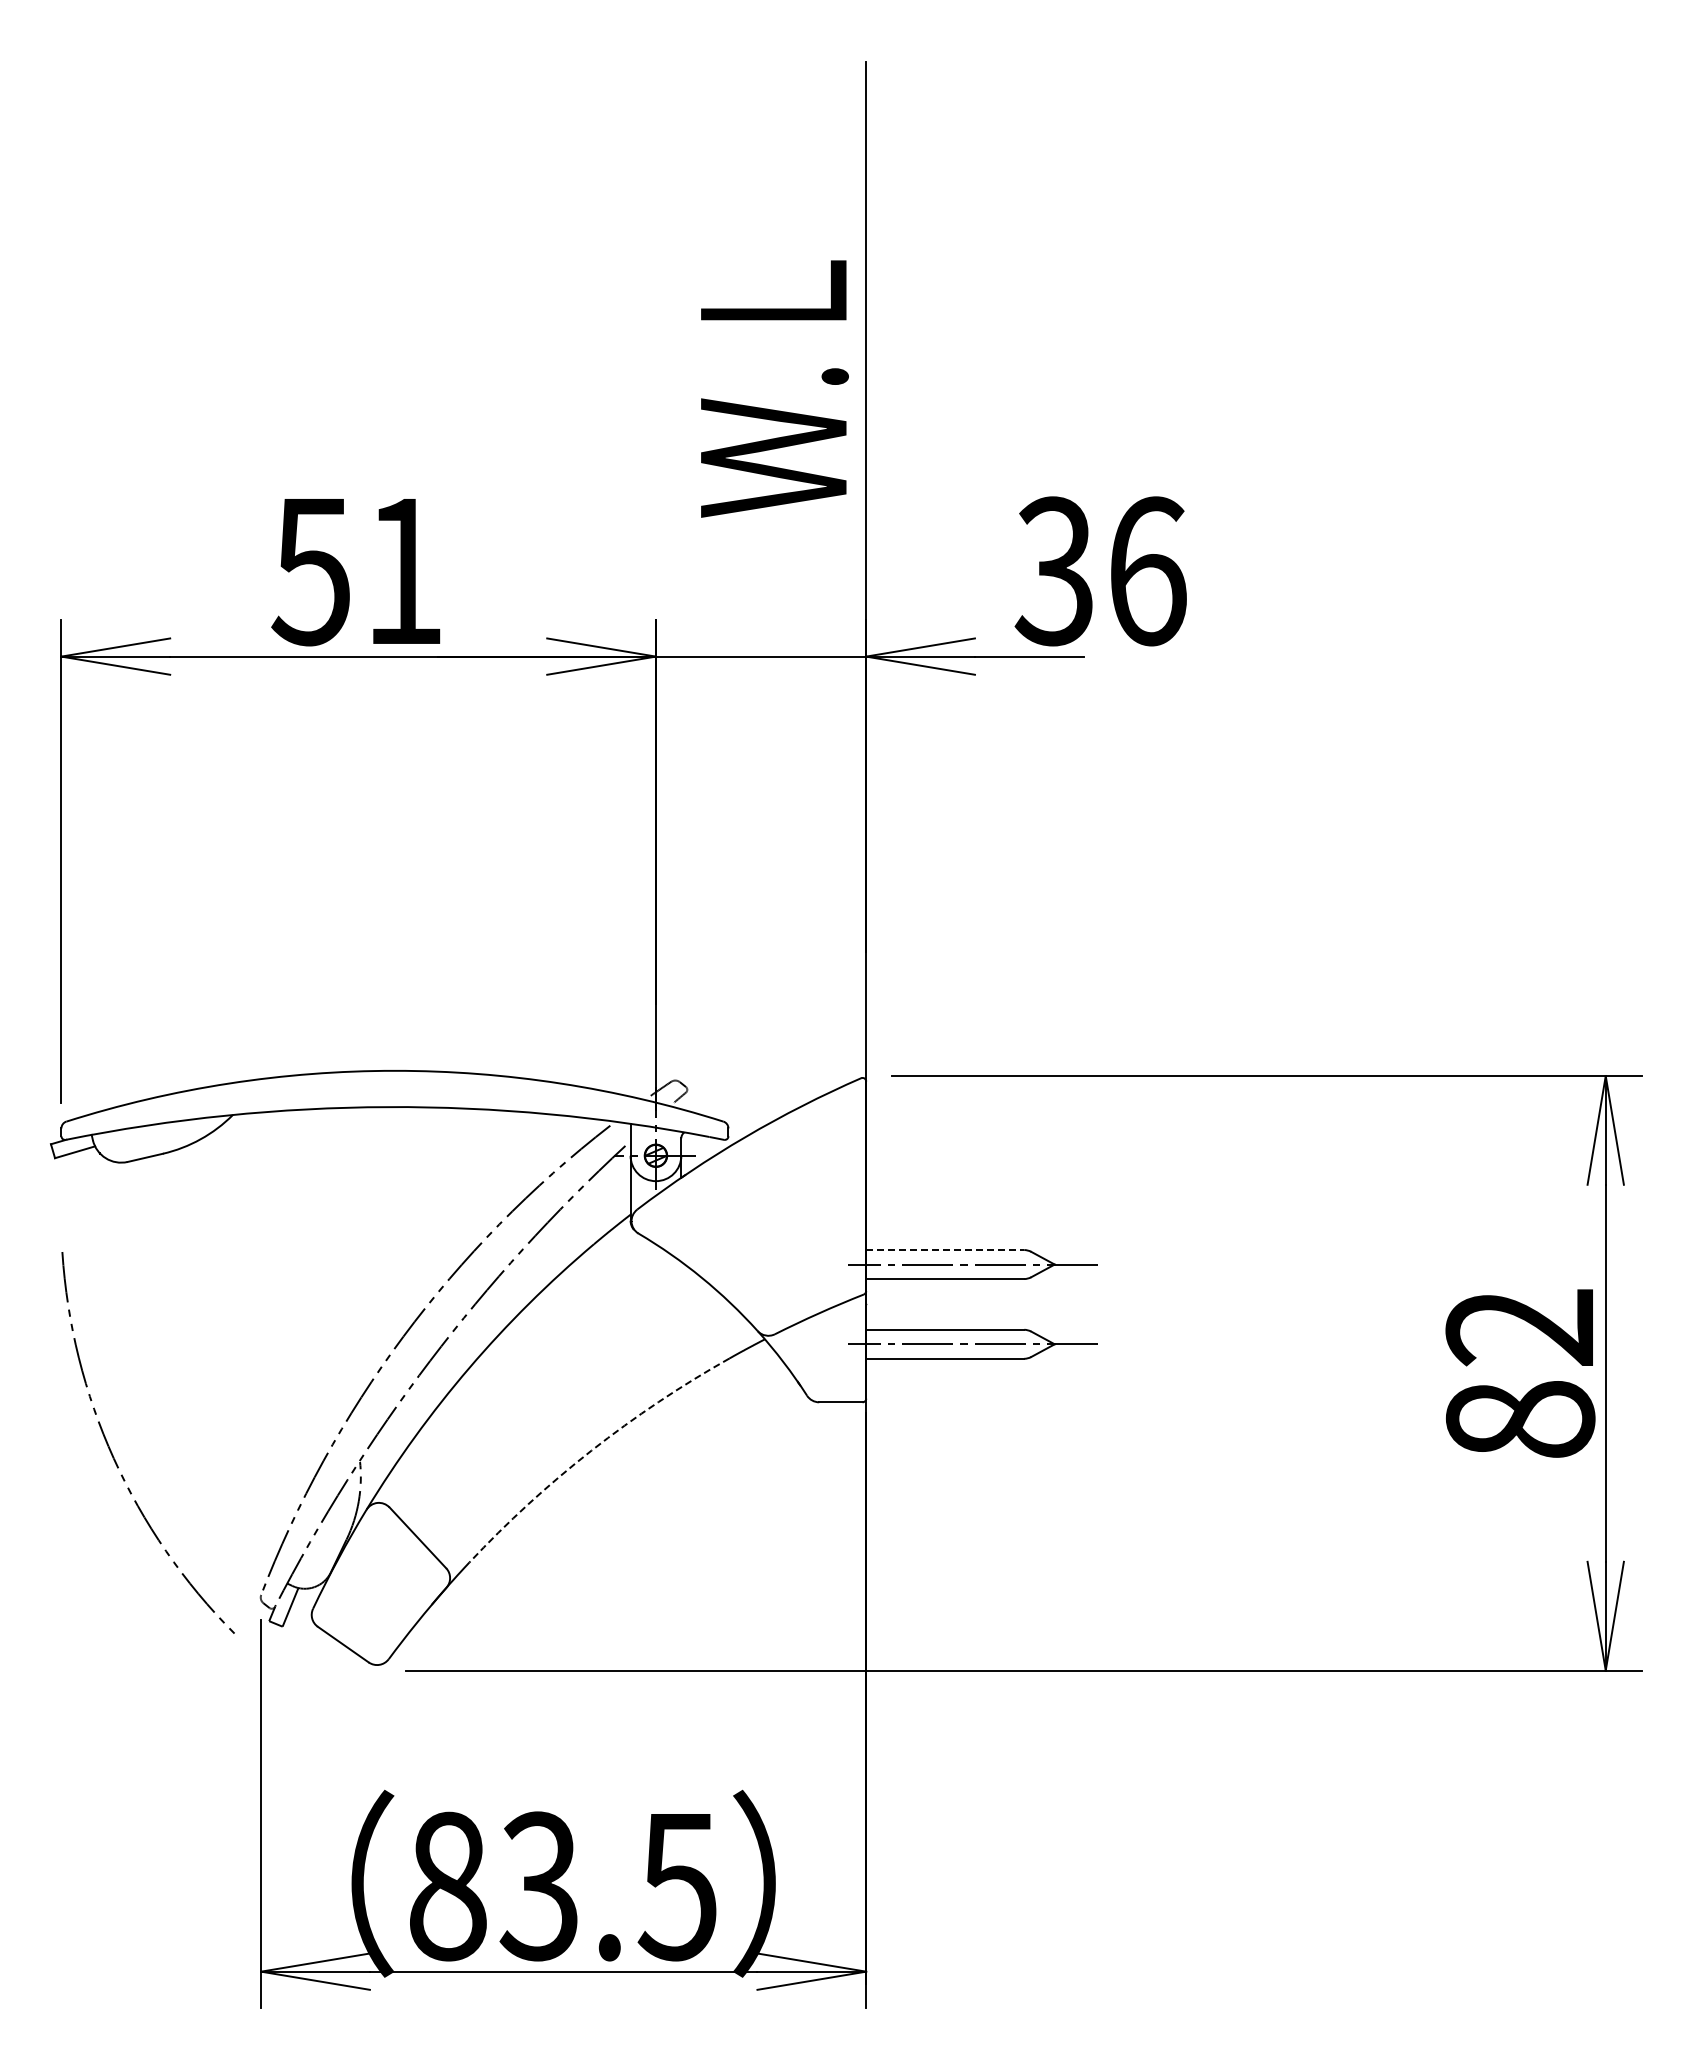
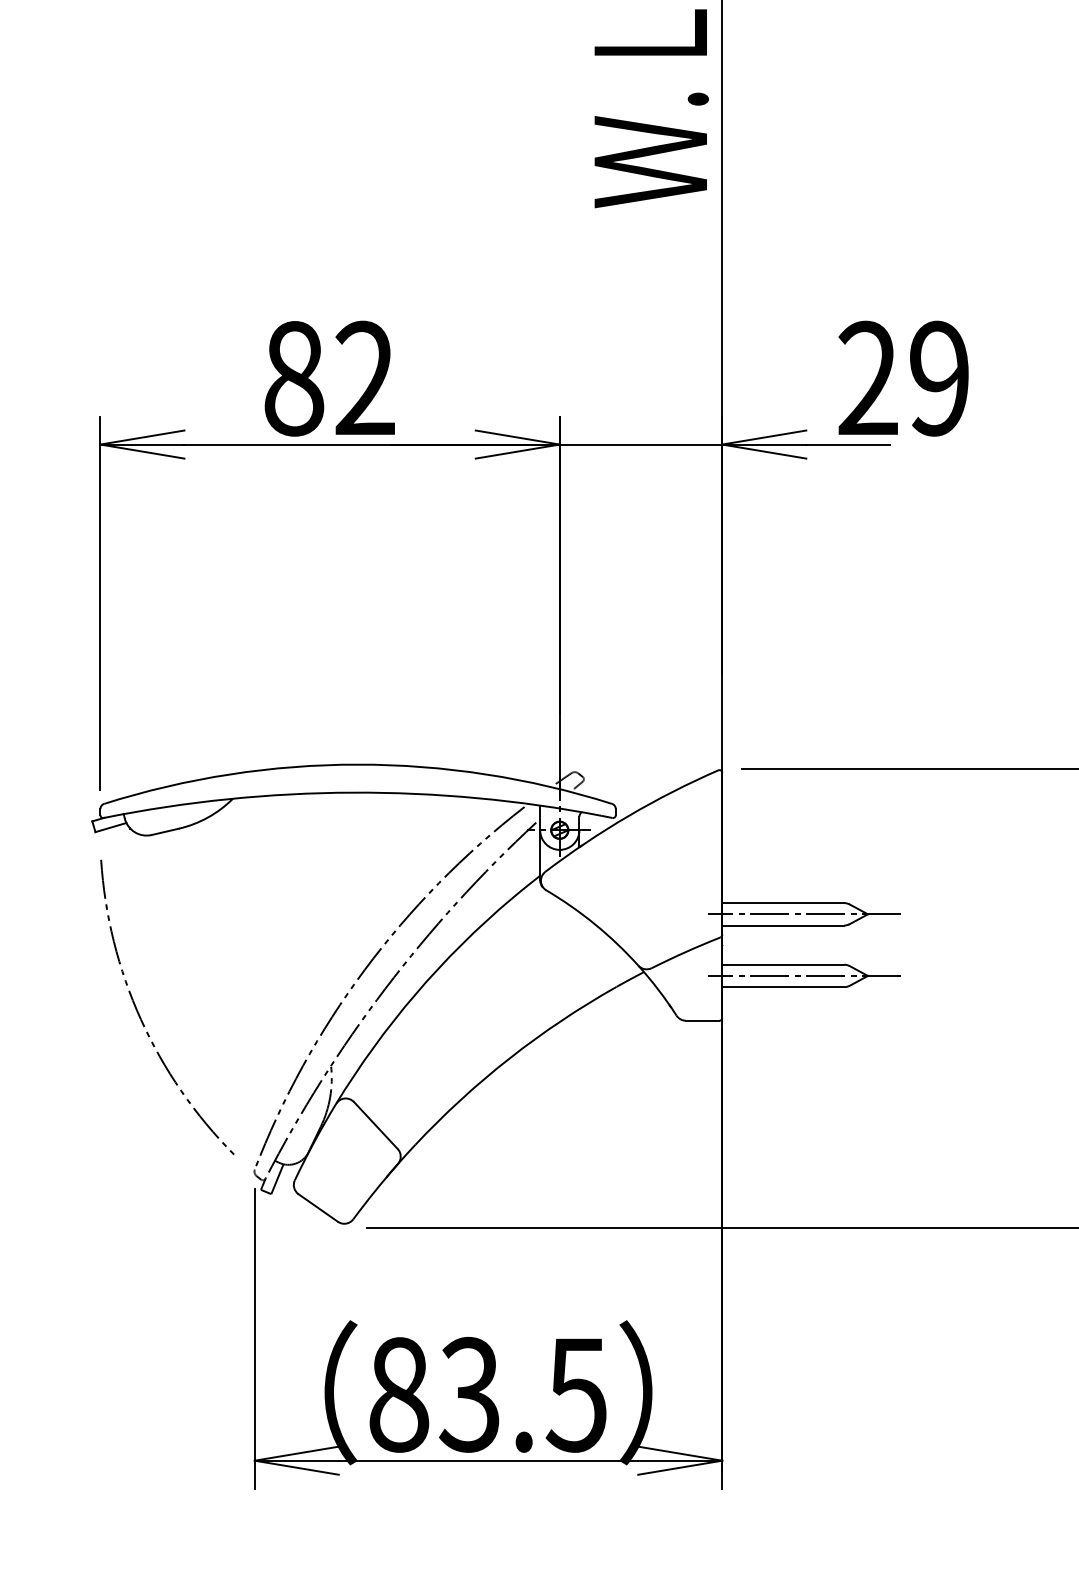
text: (774, 388) -> (651, 108), moved
text: (356, 571) -> (328, 378), 51 -> 82
text: (1100, 571) -> (903, 378), 36 -> 29
line: (945, 1250) -> (783, 903), dashed -> solid
arc: (591, 1450) -> (510, 1058), dashed -> solid
arc: (113, 1454) -> (140, 1016), moved

